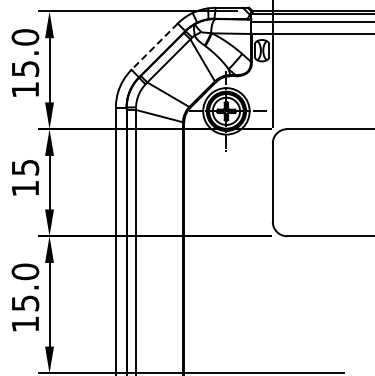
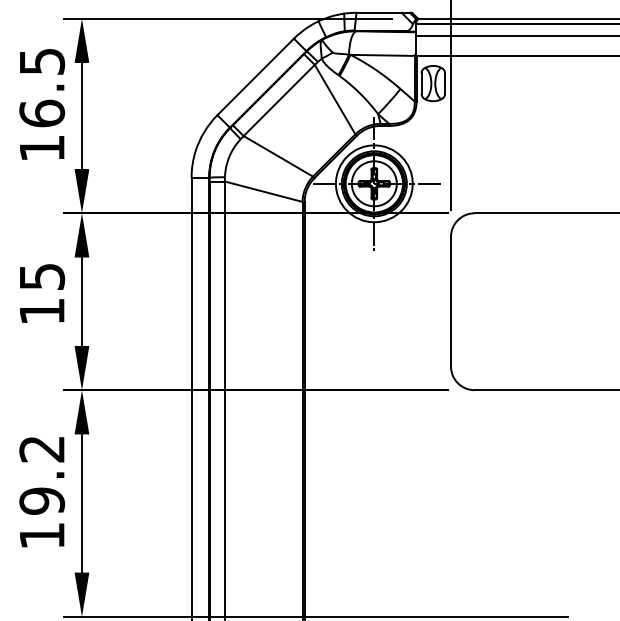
line: (154, 46) -> (255, 76), dashed -> solid
text: (25, 52) -> (42, 86), 15.0 -> 16.5
text: (25, 287) -> (42, 474), 15.0 -> 19.2

